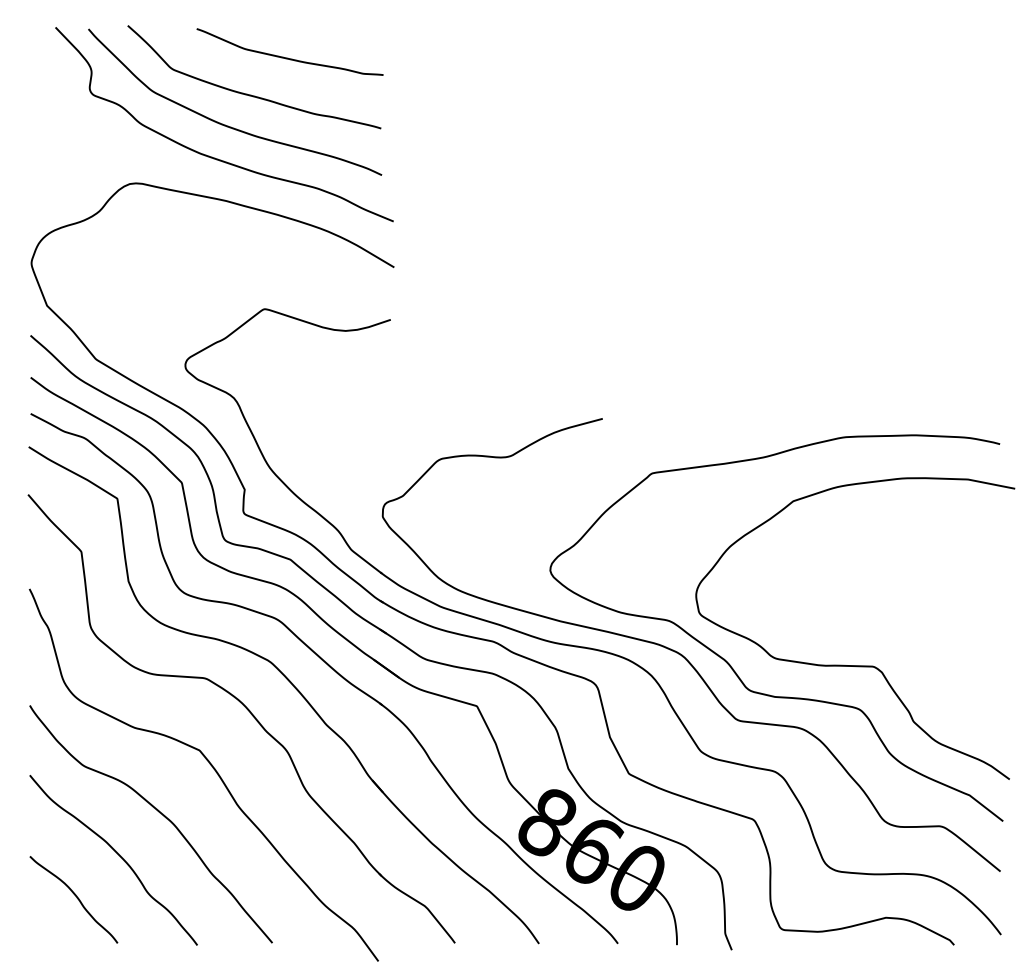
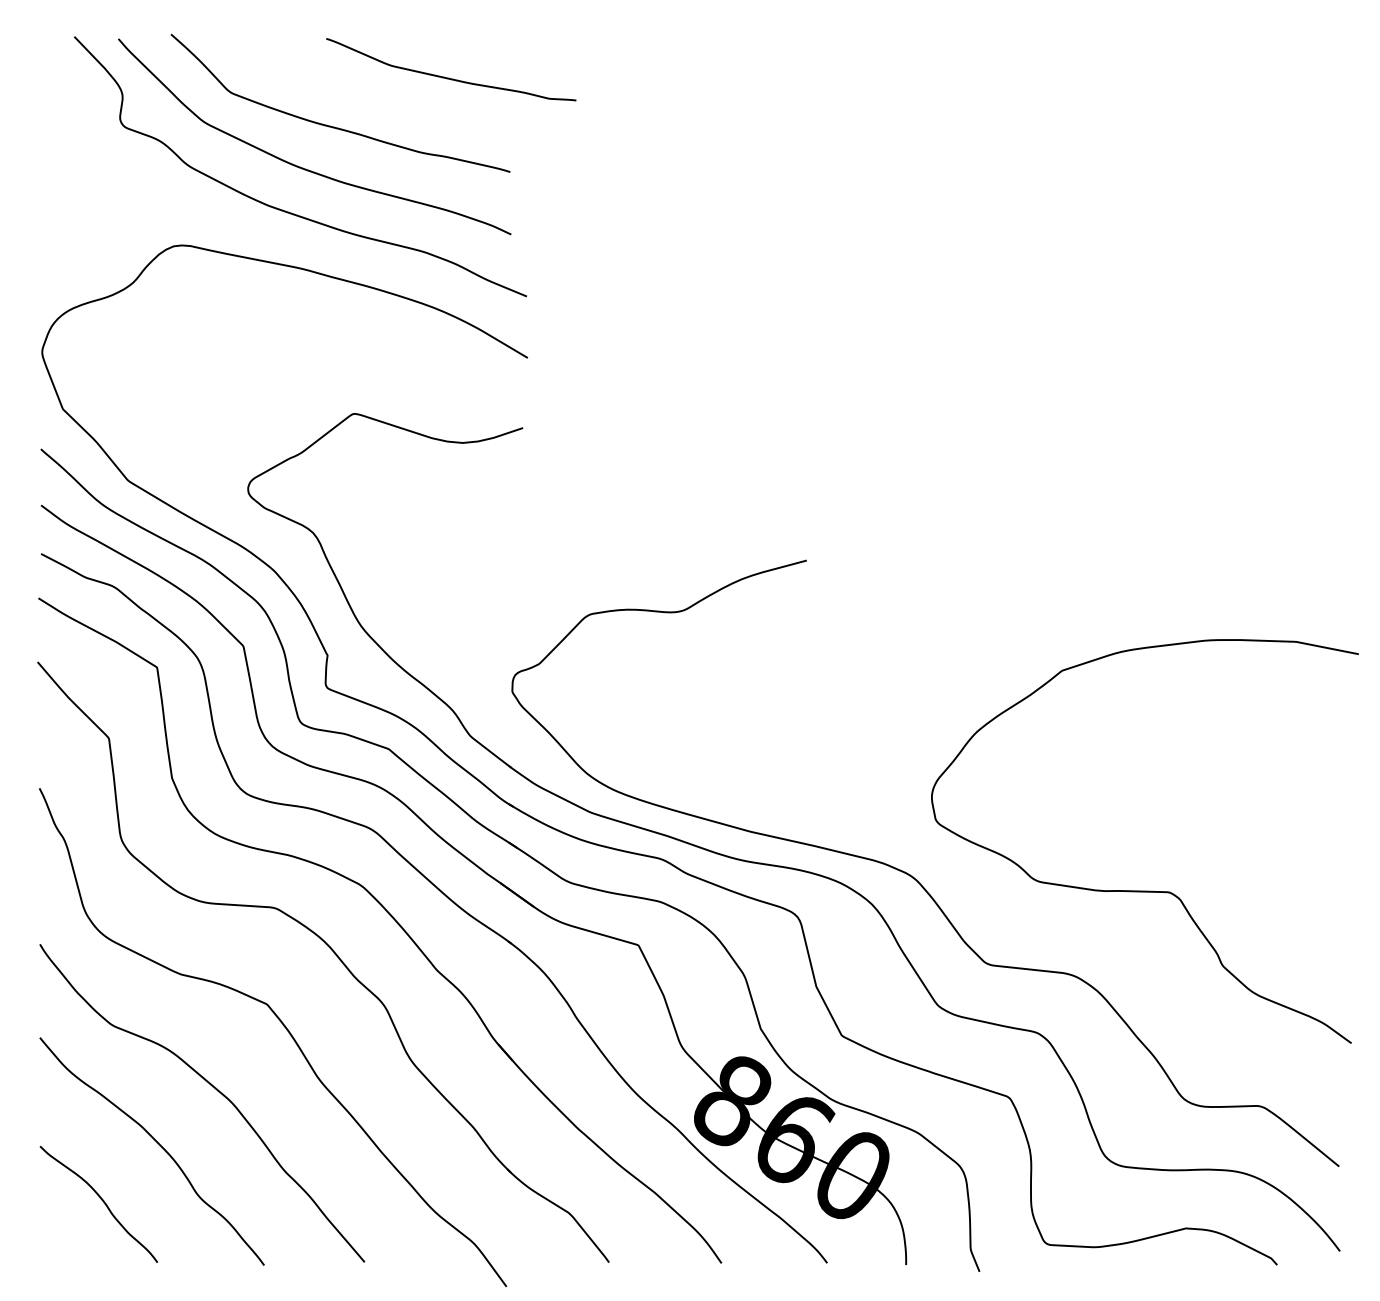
curve: (288, 57) -> (449, 77), moved
curve: (730, 664) -> (977, 889), removed

